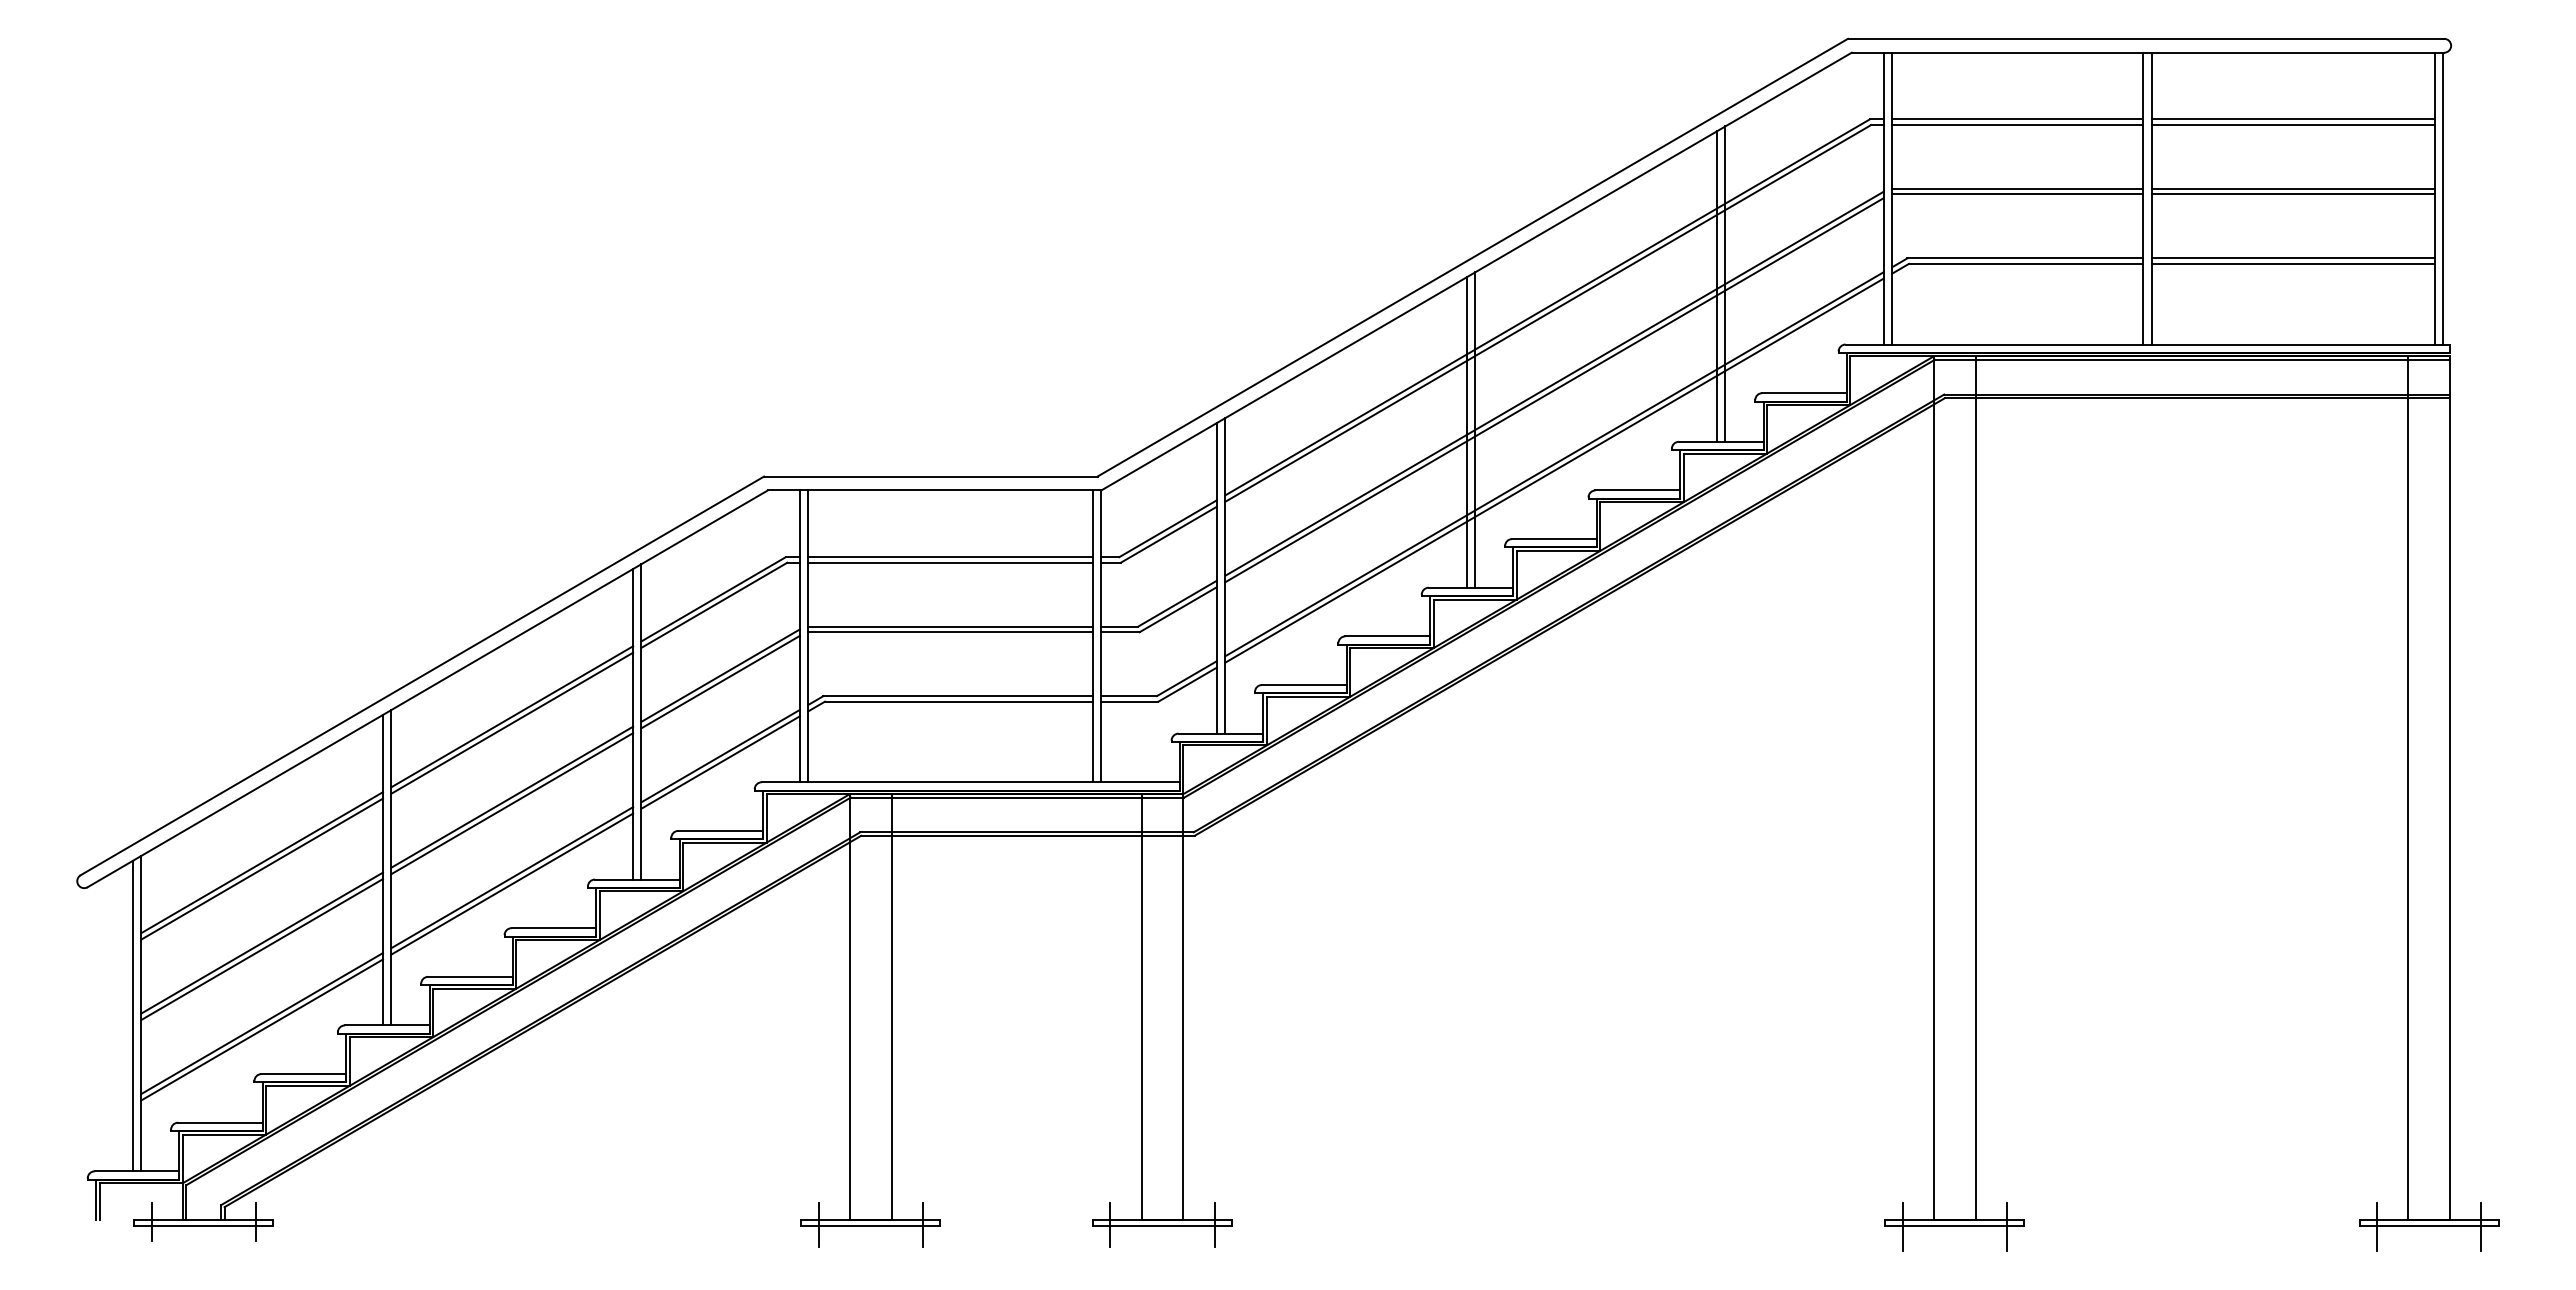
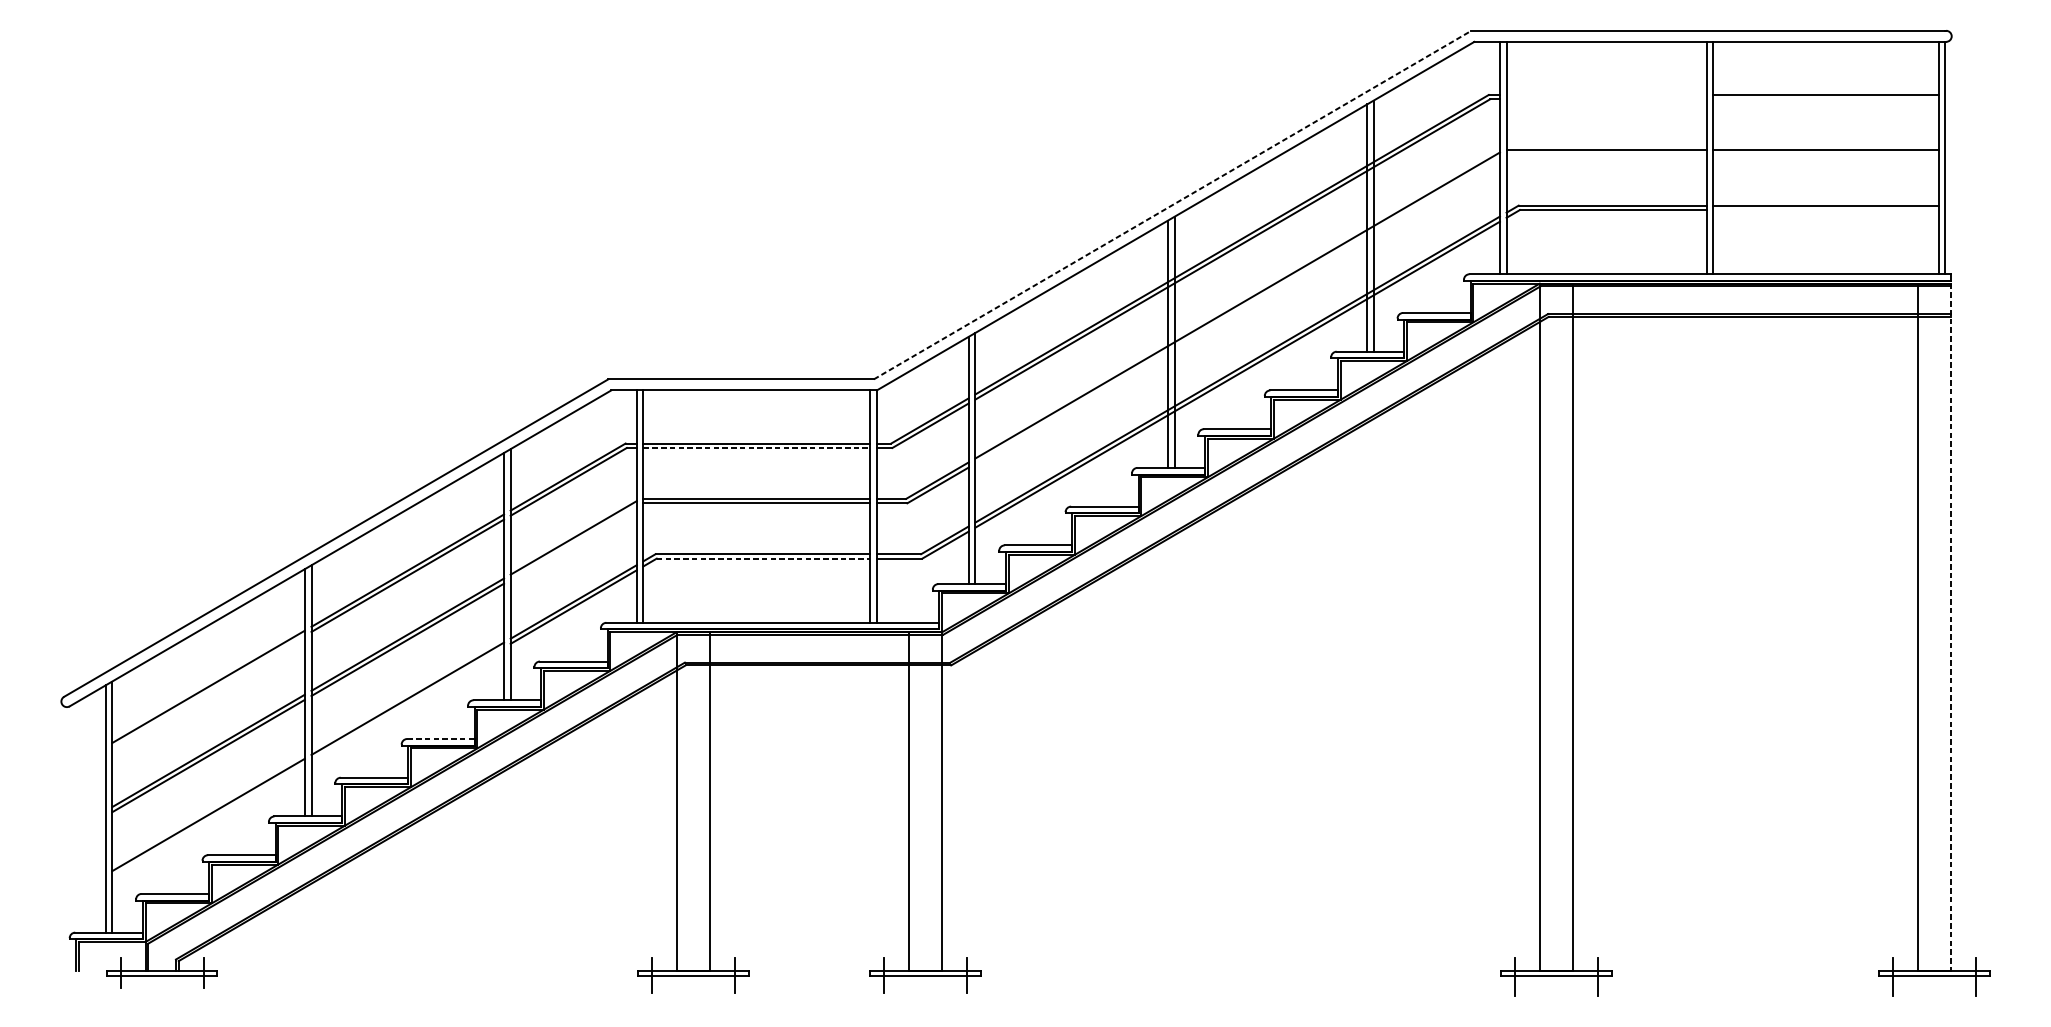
line: (2017, 119) -> (1606, 95), removed
line: (2017, 124) -> (1606, 99), removed
line: (2292, 124) -> (1825, 99), removed
line: (2017, 194) -> (1606, 154), removed
line: (2292, 194) -> (1825, 154), removed
line: (1473, 257) -> (1173, 204), solid -> dashed
line: (2292, 263) -> (1825, 209), removed
line: (1554, 390) -> (1237, 310), removed
line: (951, 562) -> (757, 447), solid -> dashed
line: (720, 681) -> (573, 542), removed
line: (959, 701) -> (763, 558), solid -> dashed
line: (2450, 788) -> (1951, 627), solid -> dashed
line: (262, 868) -> (208, 691), removed
line: (512, 883) -> (407, 703), removed
line: (554, 928) -> (441, 739), solid -> dashed
line: (262, 1029) -> (208, 819), removed

